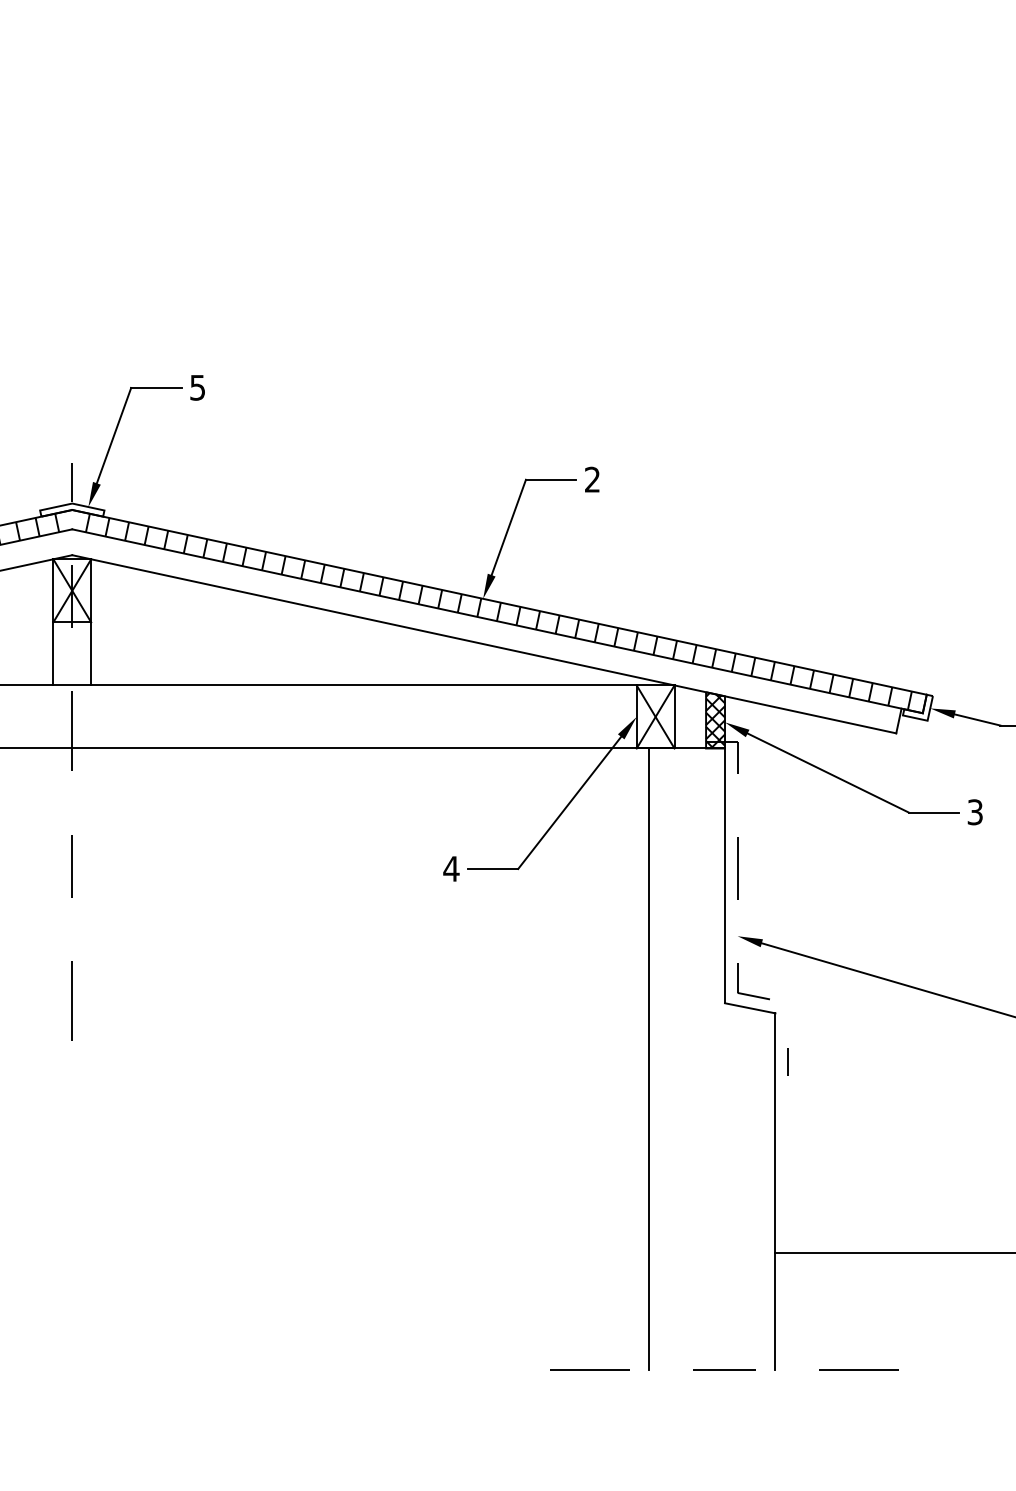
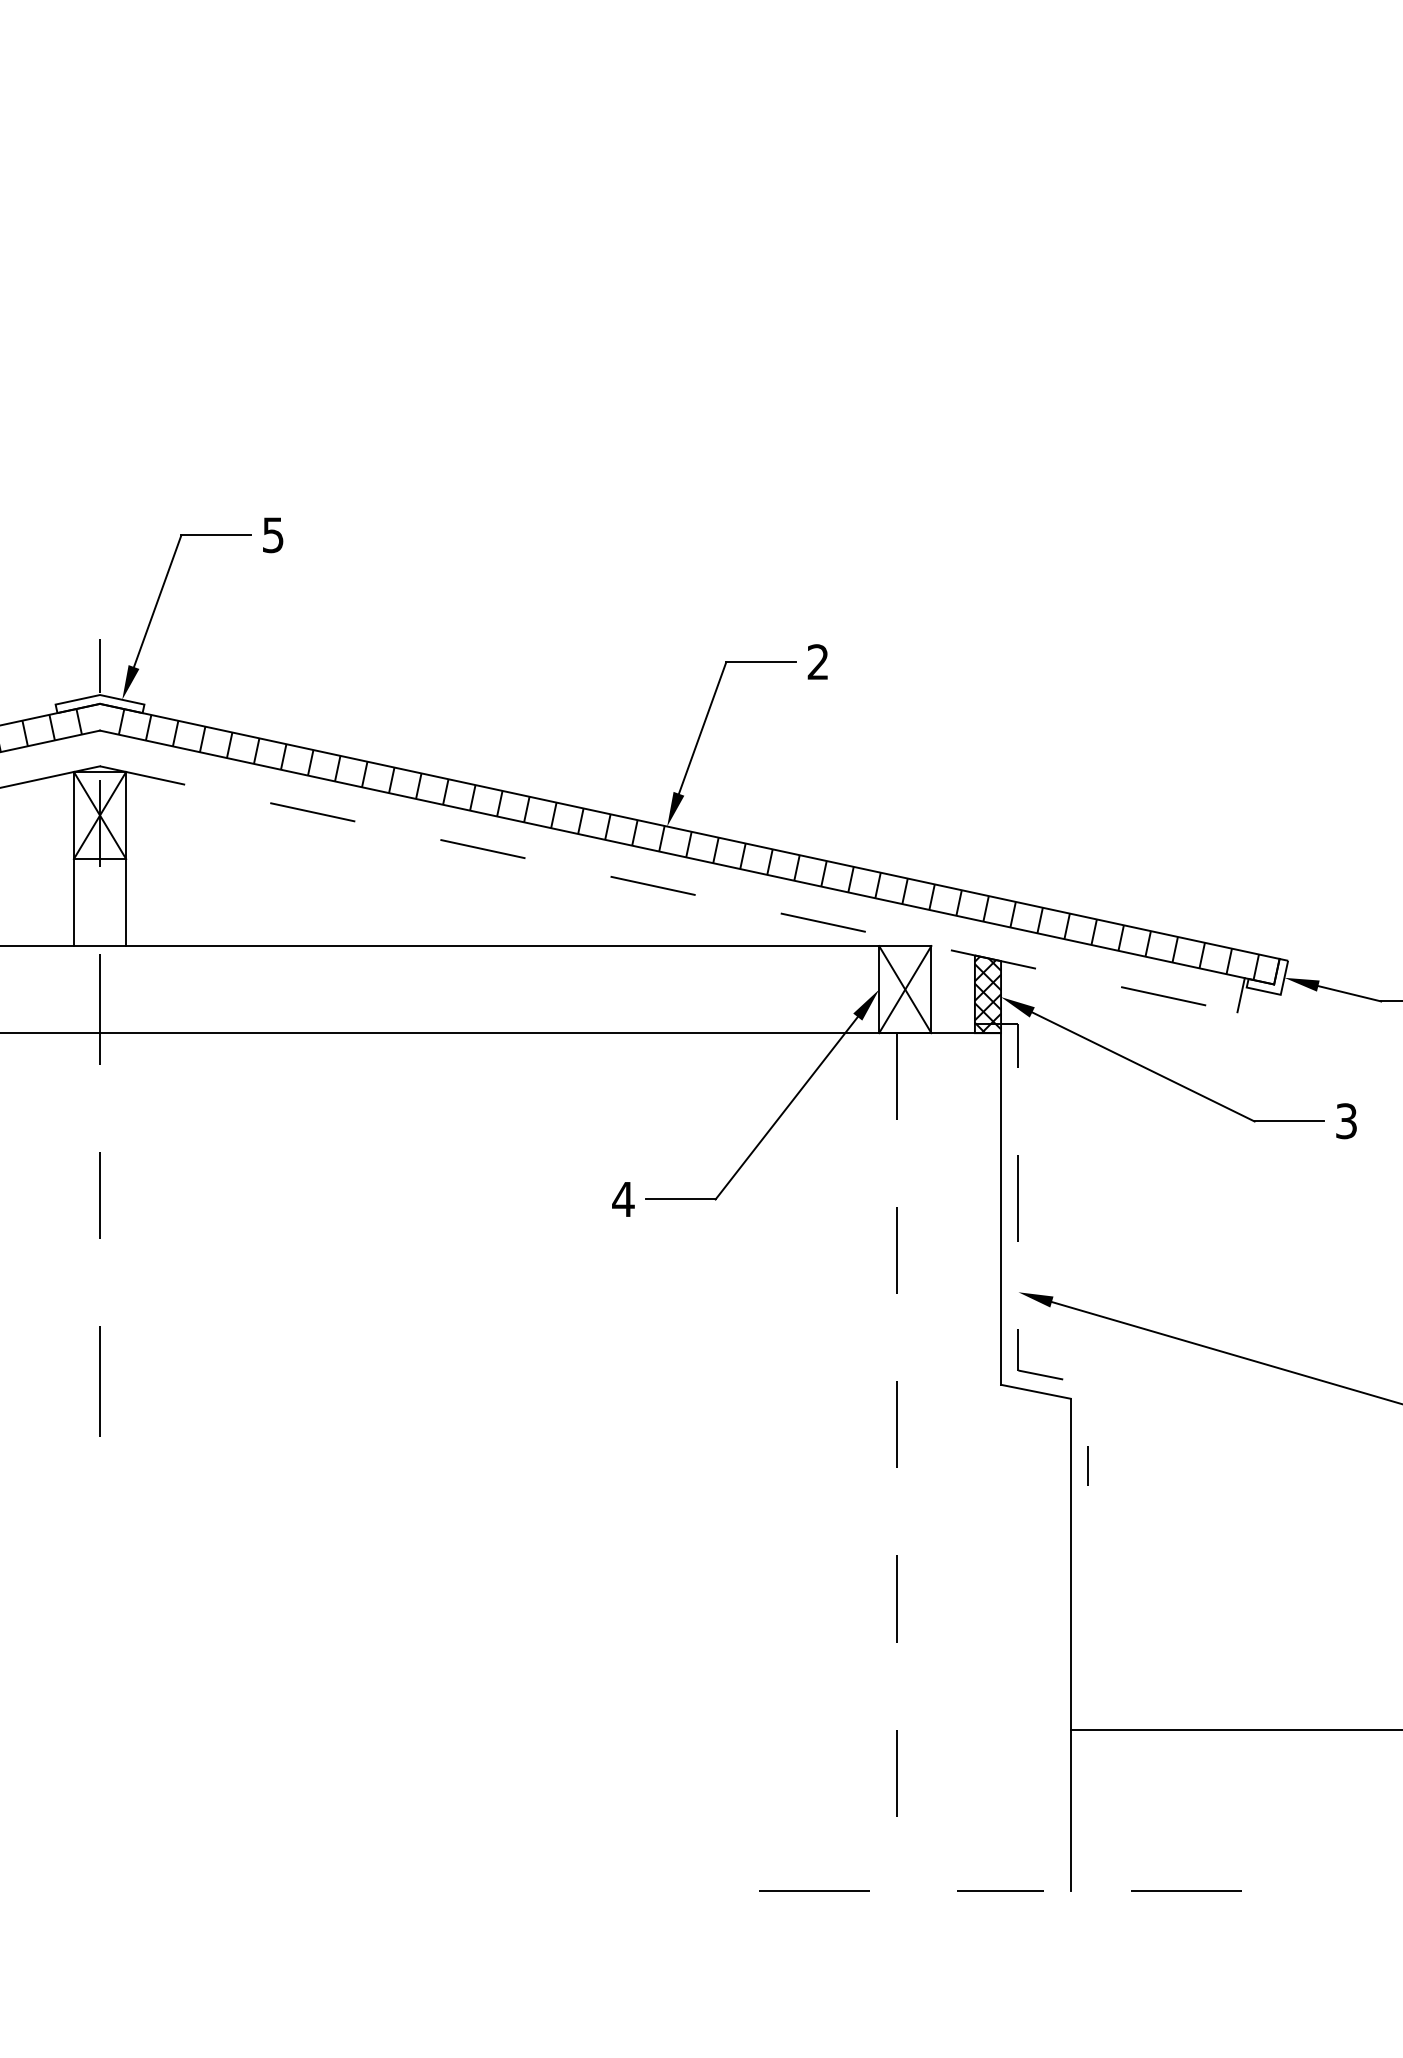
line: (484, 644) -> (668, 889), solid -> dashed
line: (649, 1058) -> (896, 1461), solid -> dashed

